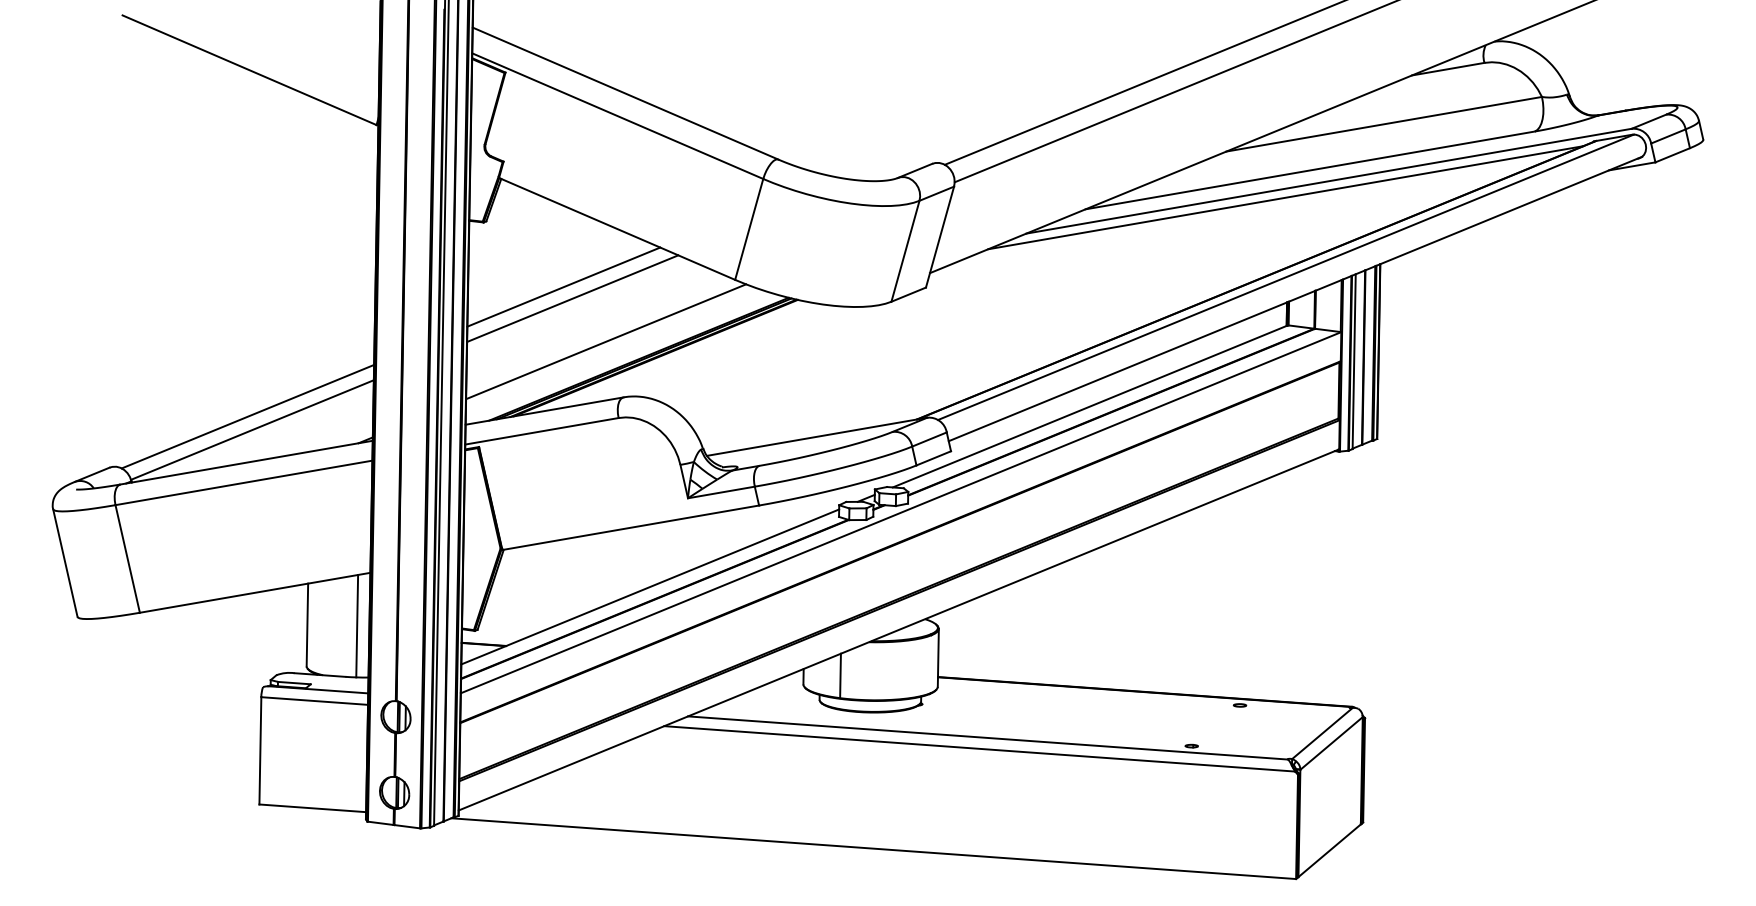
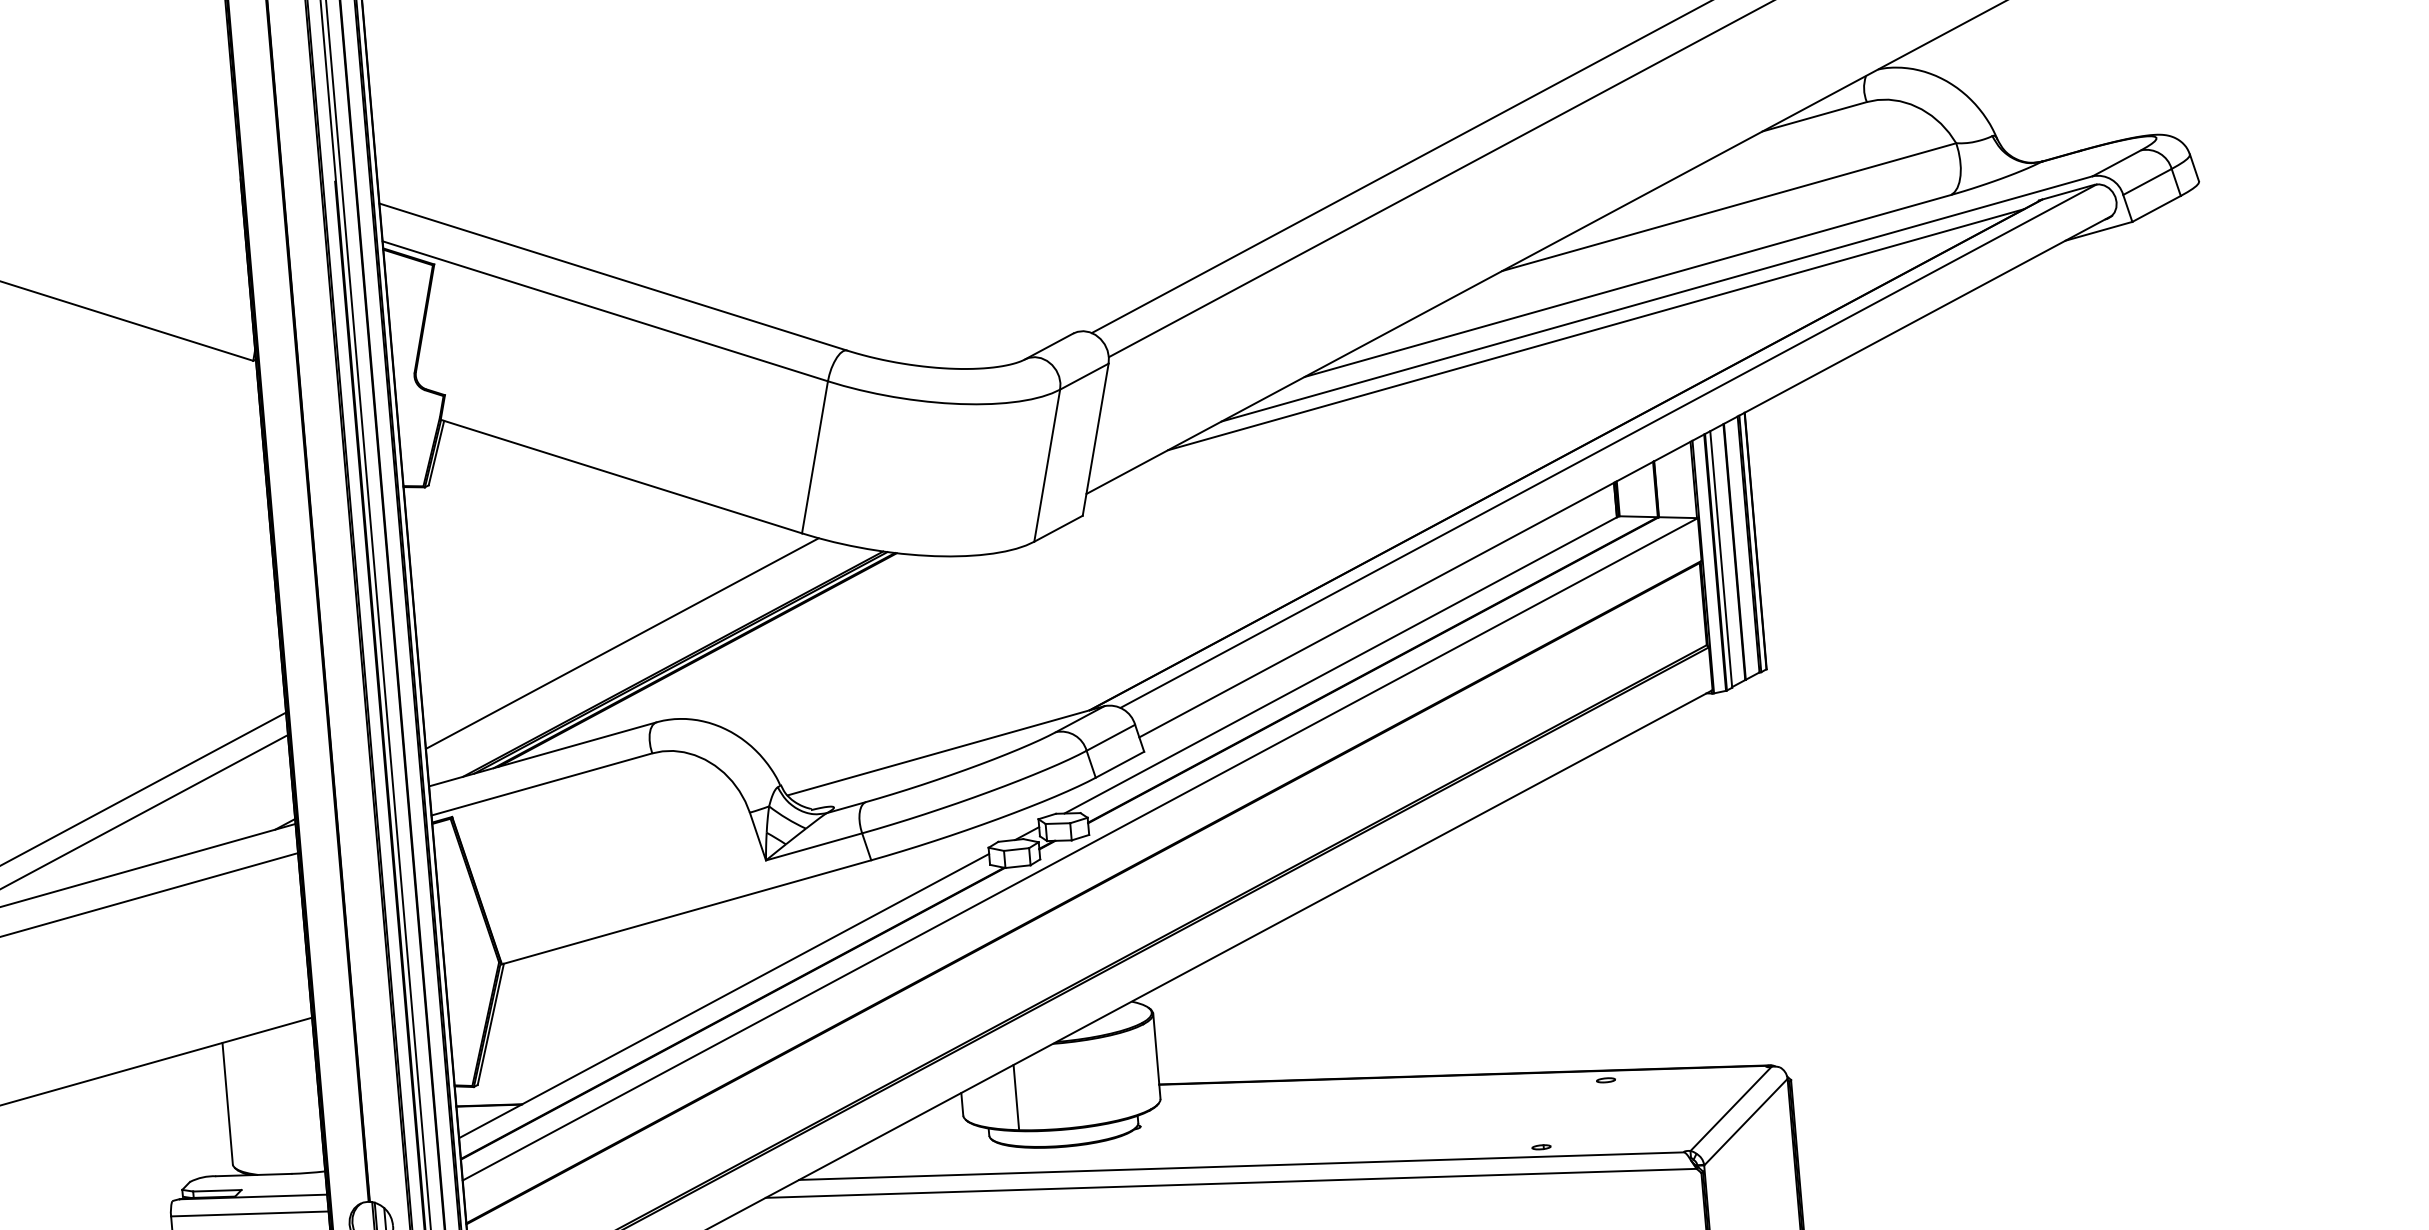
line: (563, 286) -> (551, 569), removed
line: (572, 298) -> (566, 585), removed
line: (357, 625) -> (301, 1096), removed

